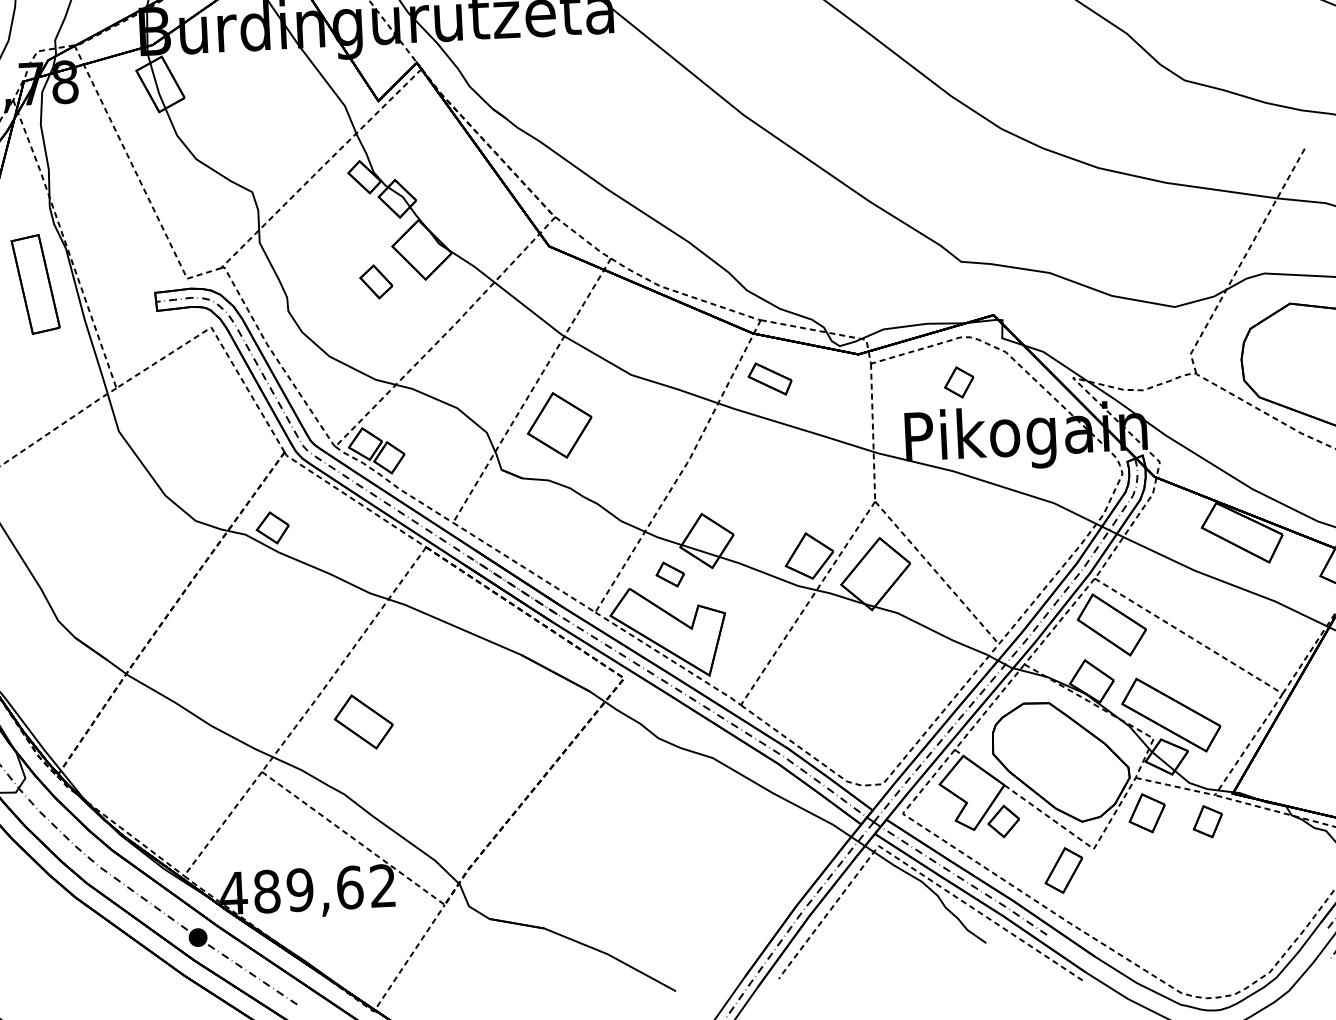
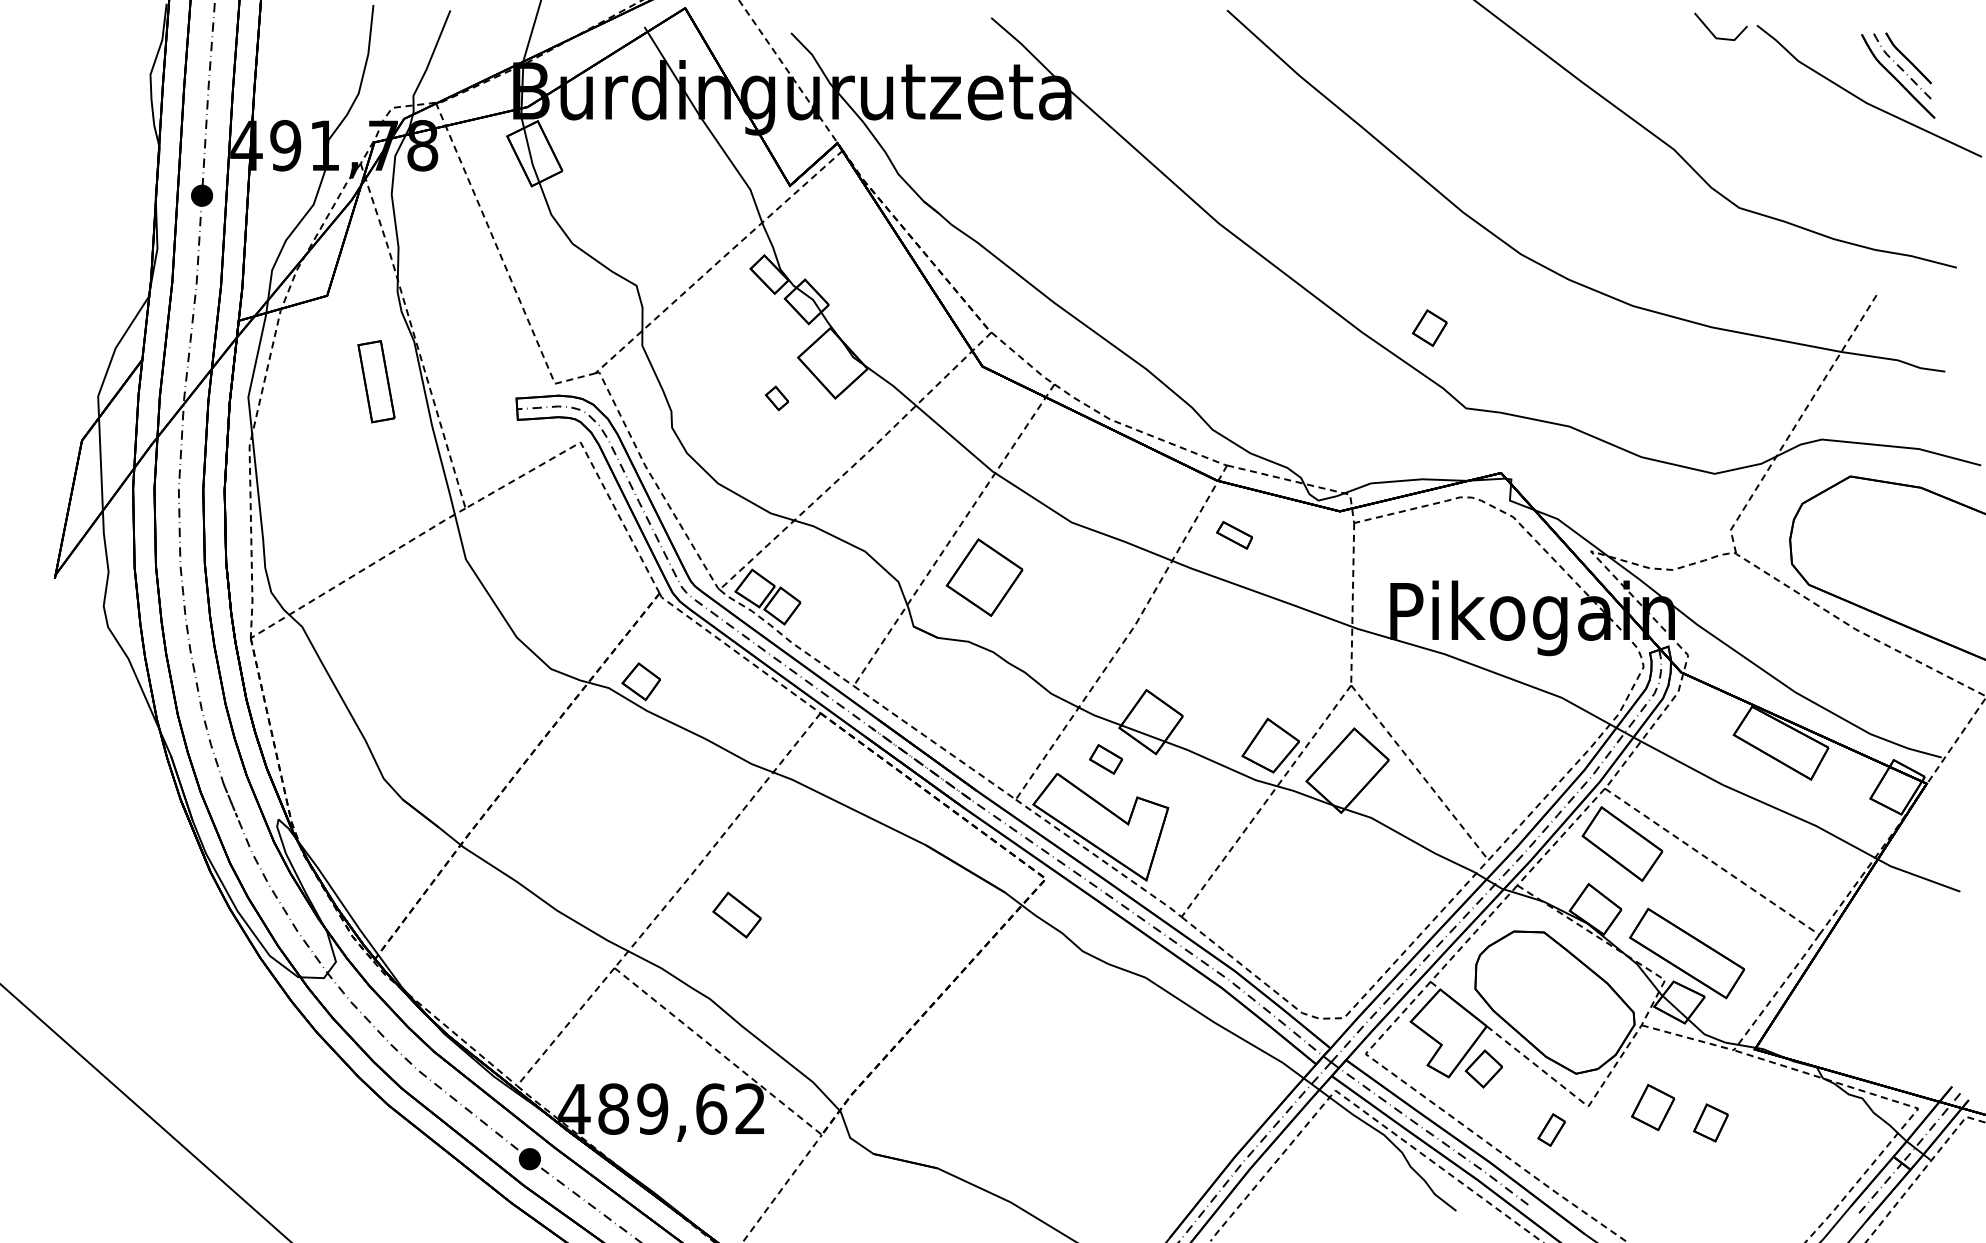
part: (375, 282) -> (776, 398), size x0.6
part: (35, 284) -> (376, 381), size x0.7
part: (769, 379) -> (1234, 535), size x0.7
part: (958, 381) -> (1429, 327), moved
part: (363, 721) -> (736, 914), size x0.7
part: (1147, 813) -> (1653, 1107), moved
part: (1207, 821) -> (1710, 1122), moved
part: (1063, 870) -> (1551, 1129), size x0.6

